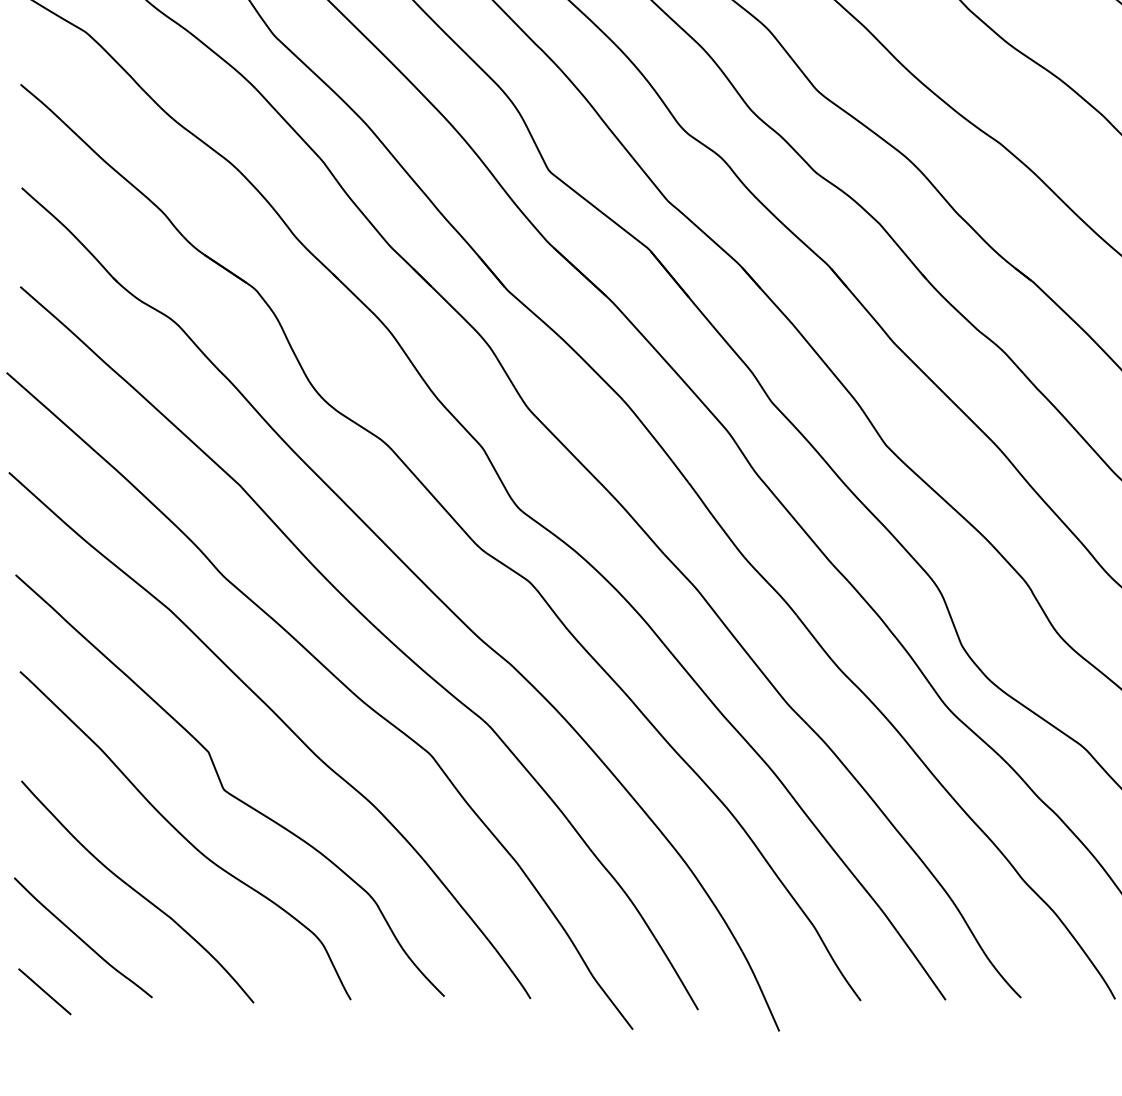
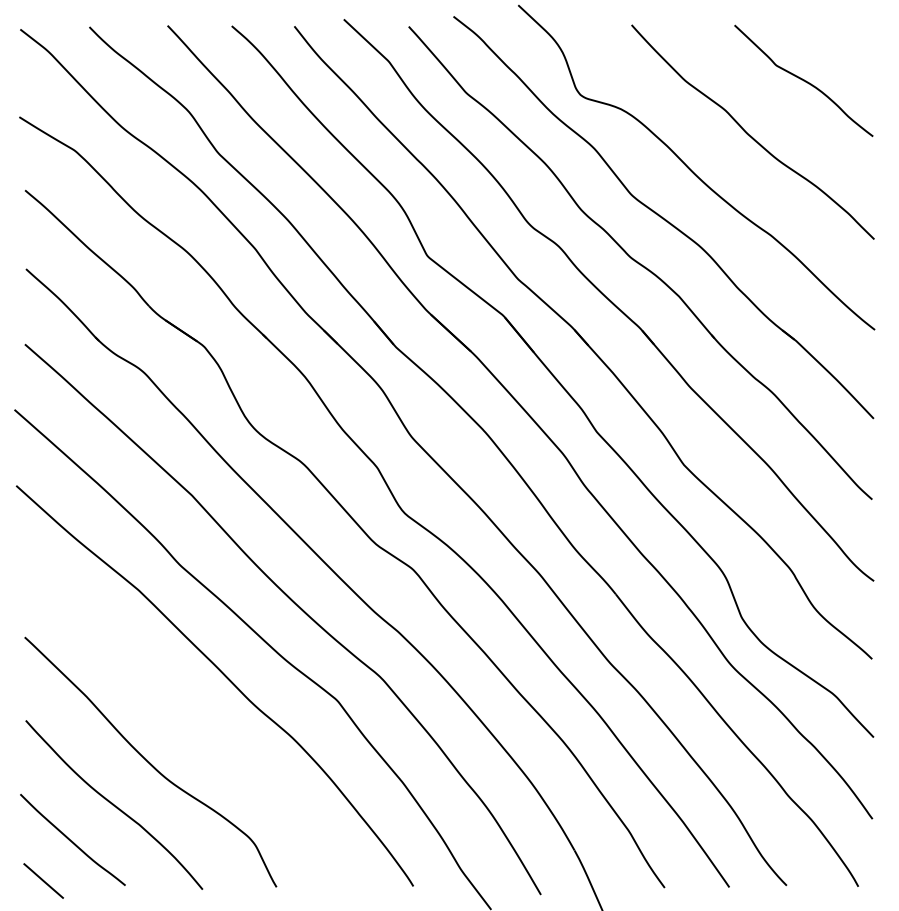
curve: (224, 787) -> (180, 725), removed

